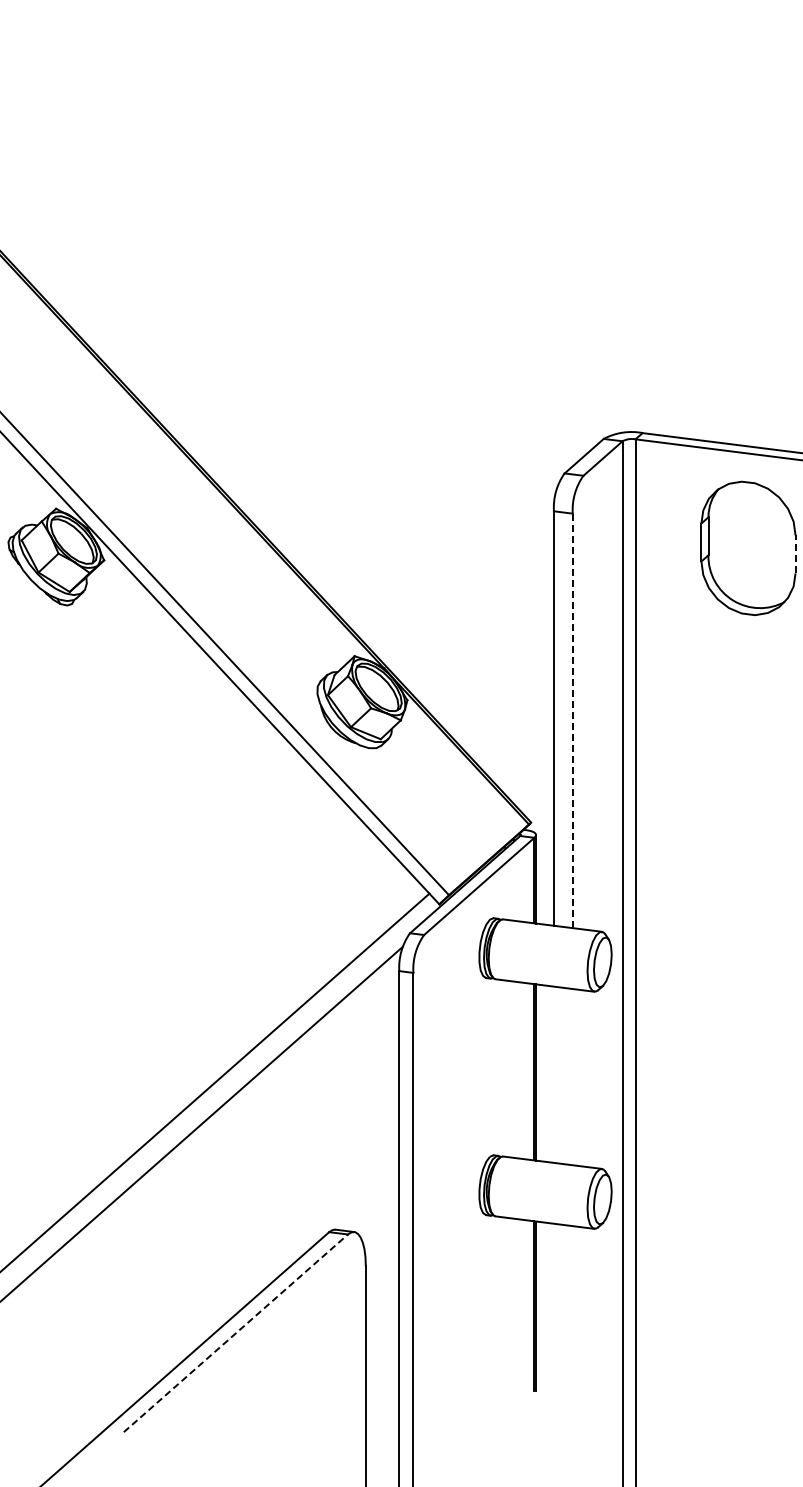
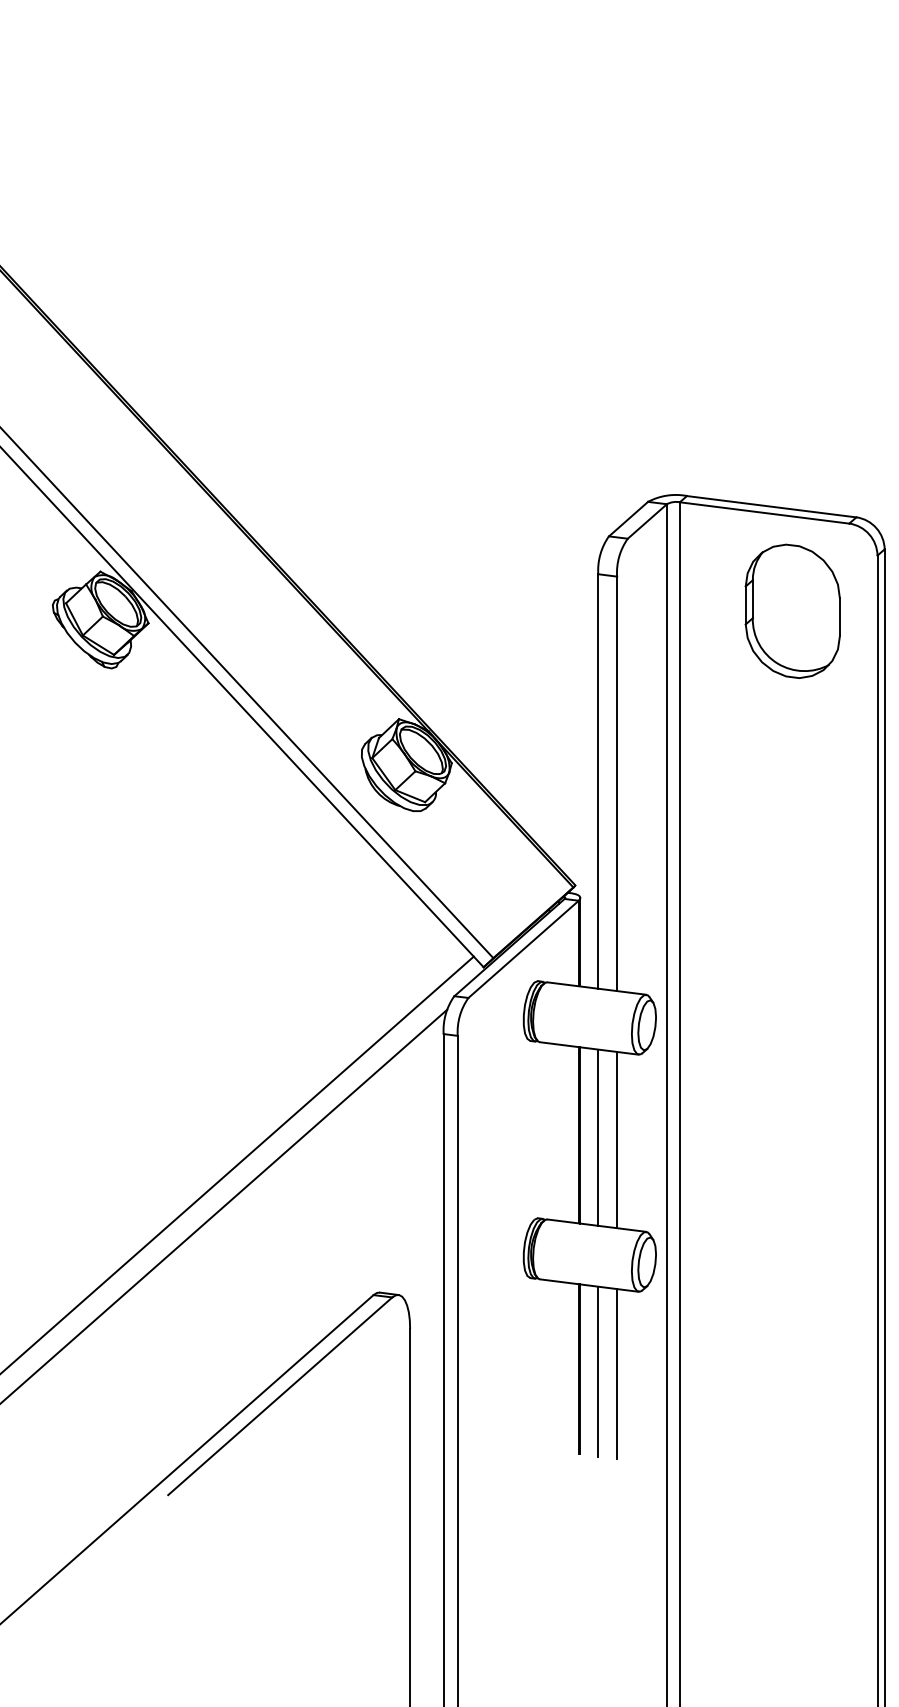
line: (795, 554) -> (839, 617), dashed -> solid
line: (573, 720) -> (617, 783), dashed -> solid
line: (554, 1074) -> (598, 1137), added
line: (573, 1076) -> (617, 1139), added
line: (554, 1308) -> (598, 1371), added
line: (573, 1311) -> (617, 1374), added
line: (236, 1332) -> (280, 1395), dashed -> solid

